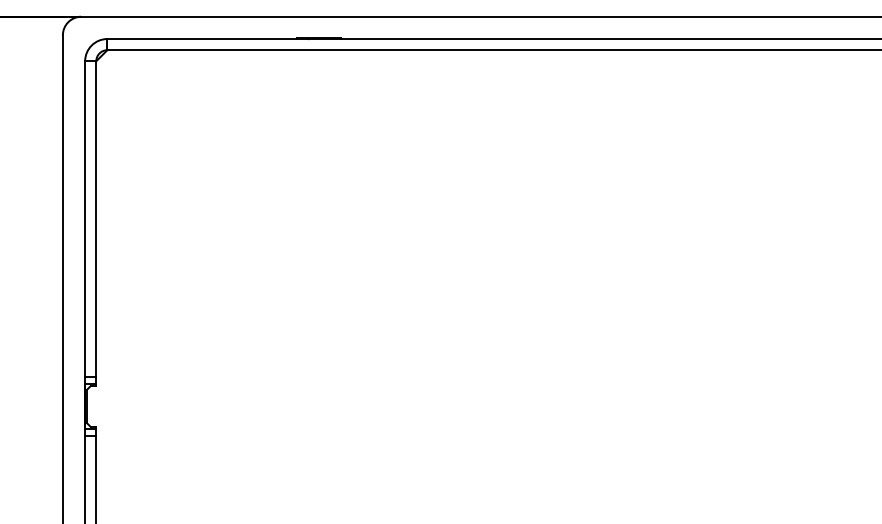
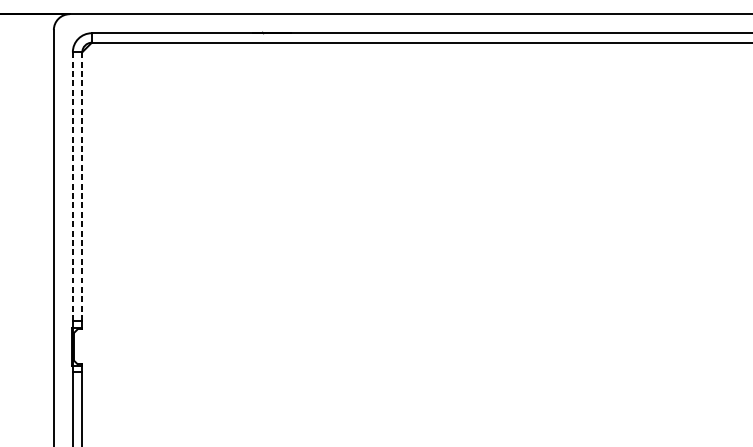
line: (85, 219) -> (73, 187), solid -> dashed
line: (96, 219) -> (82, 187), solid -> dashed

